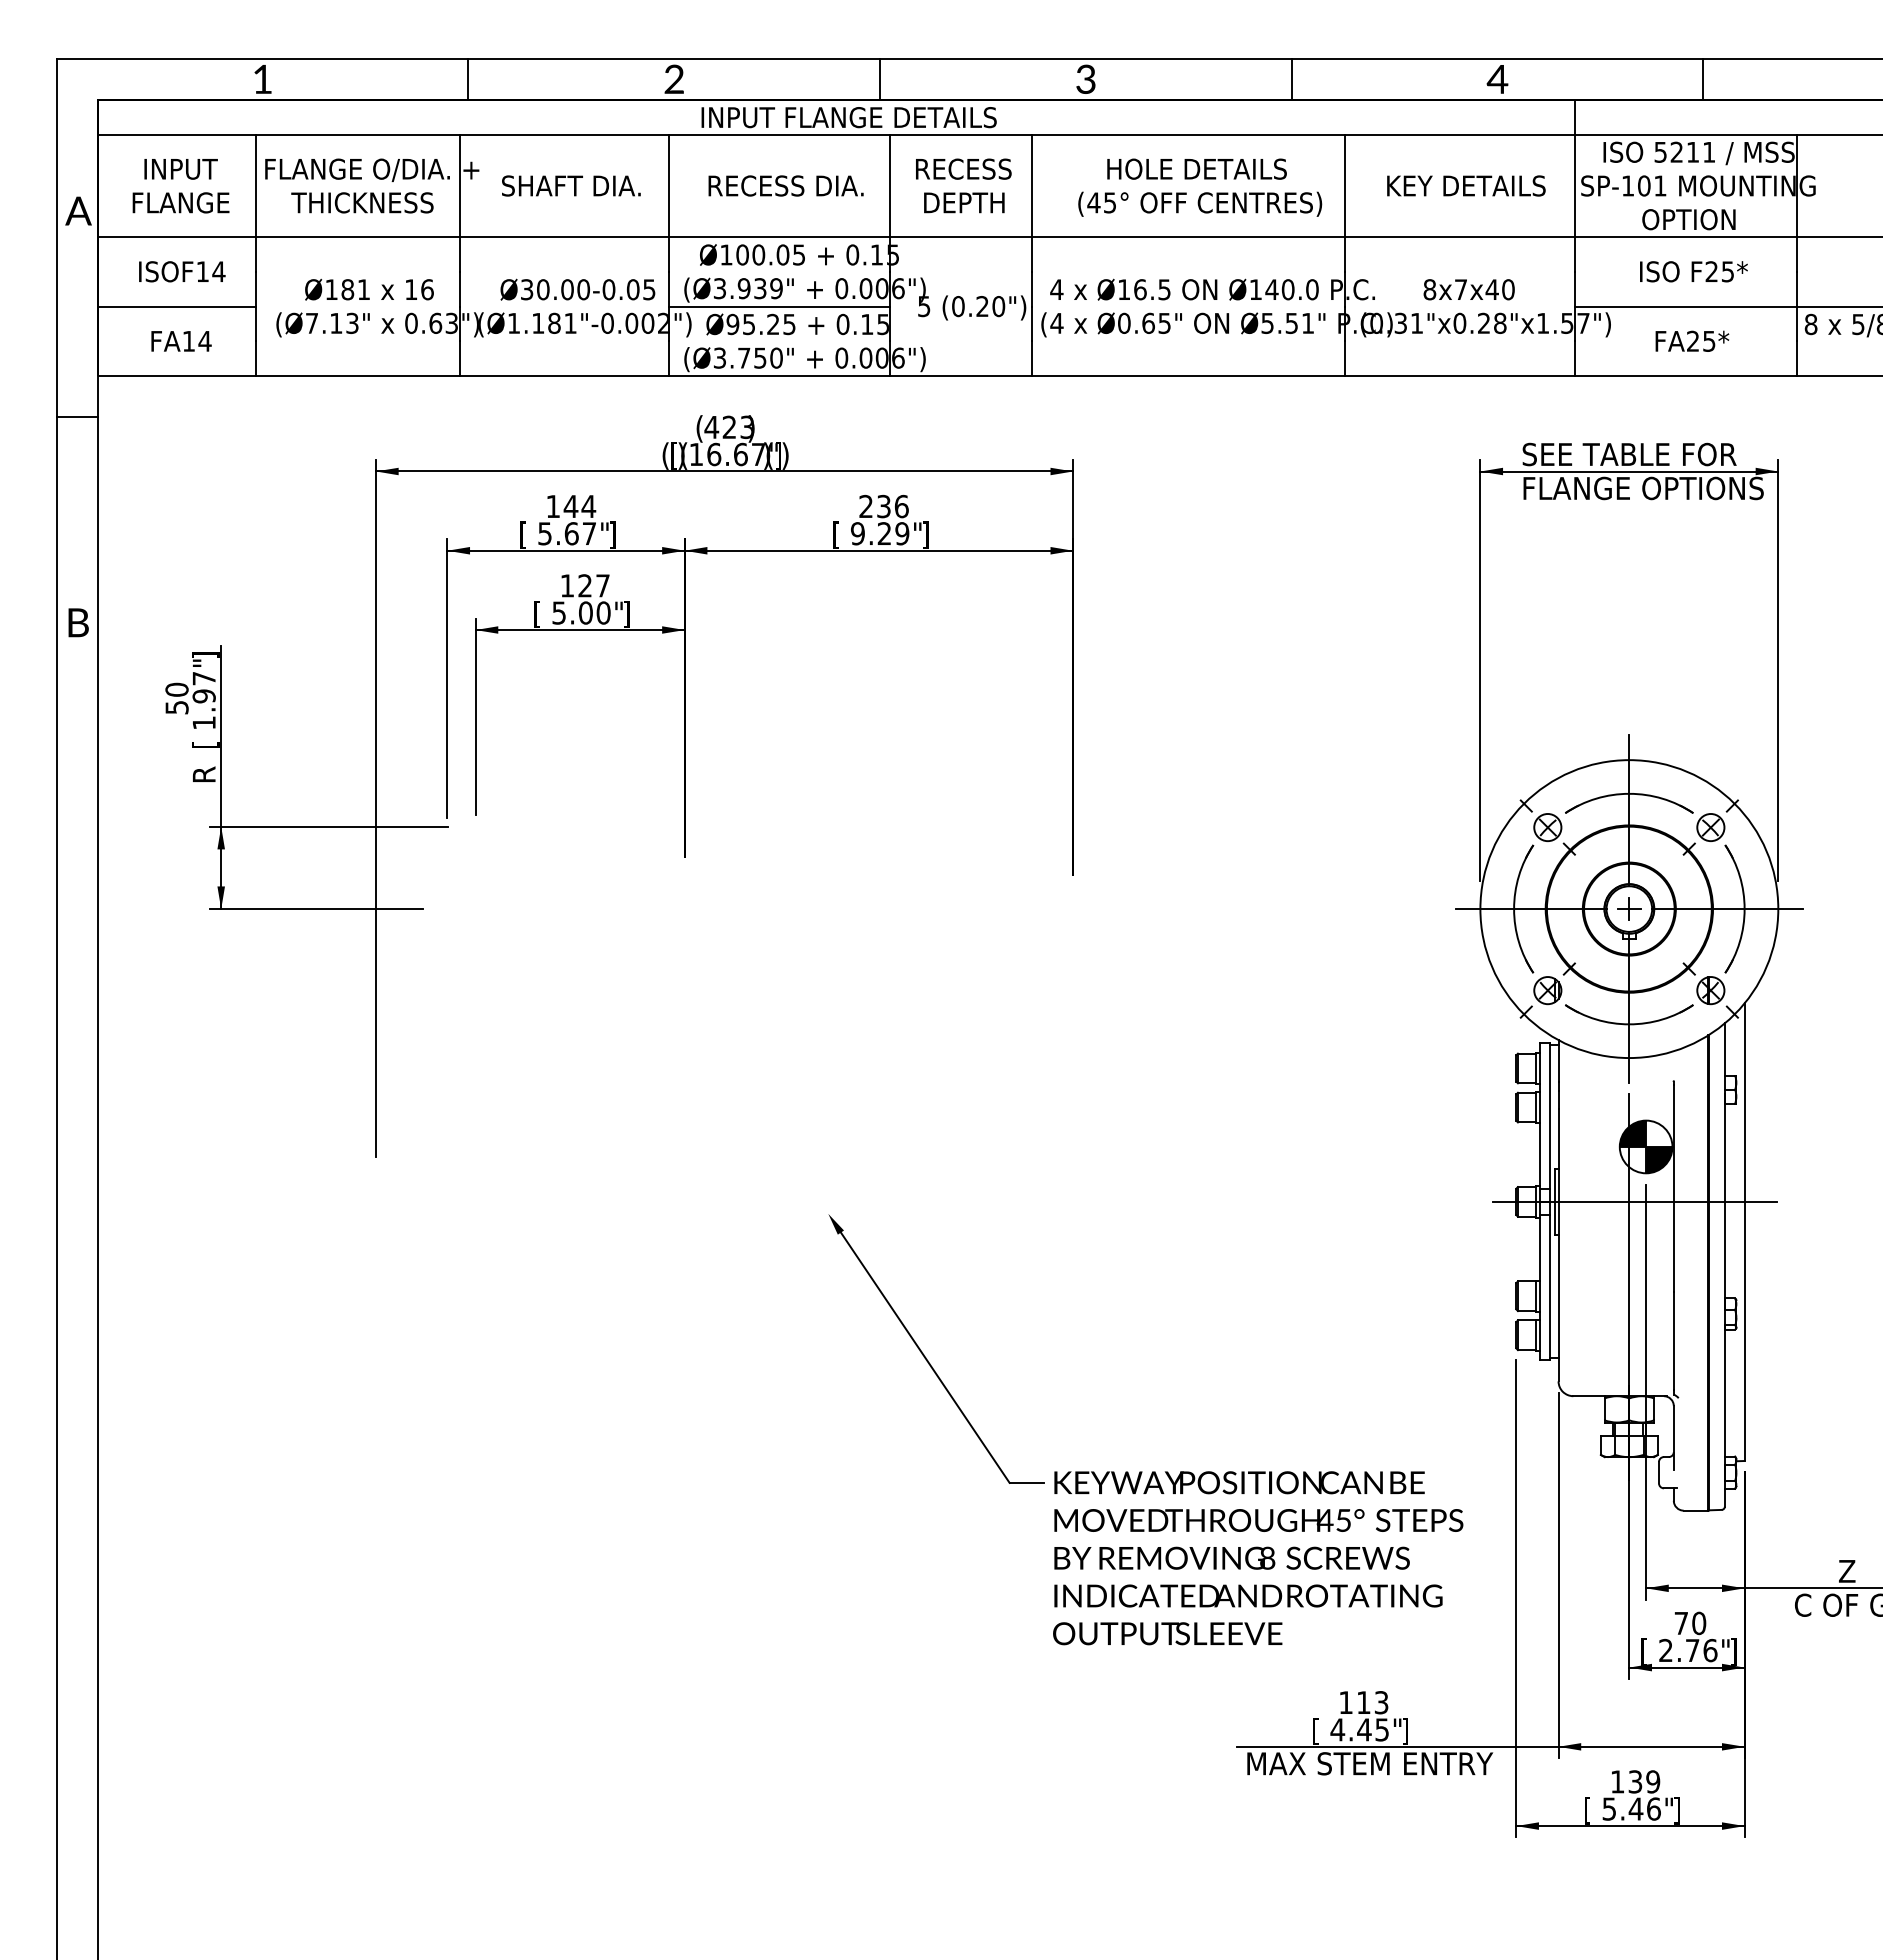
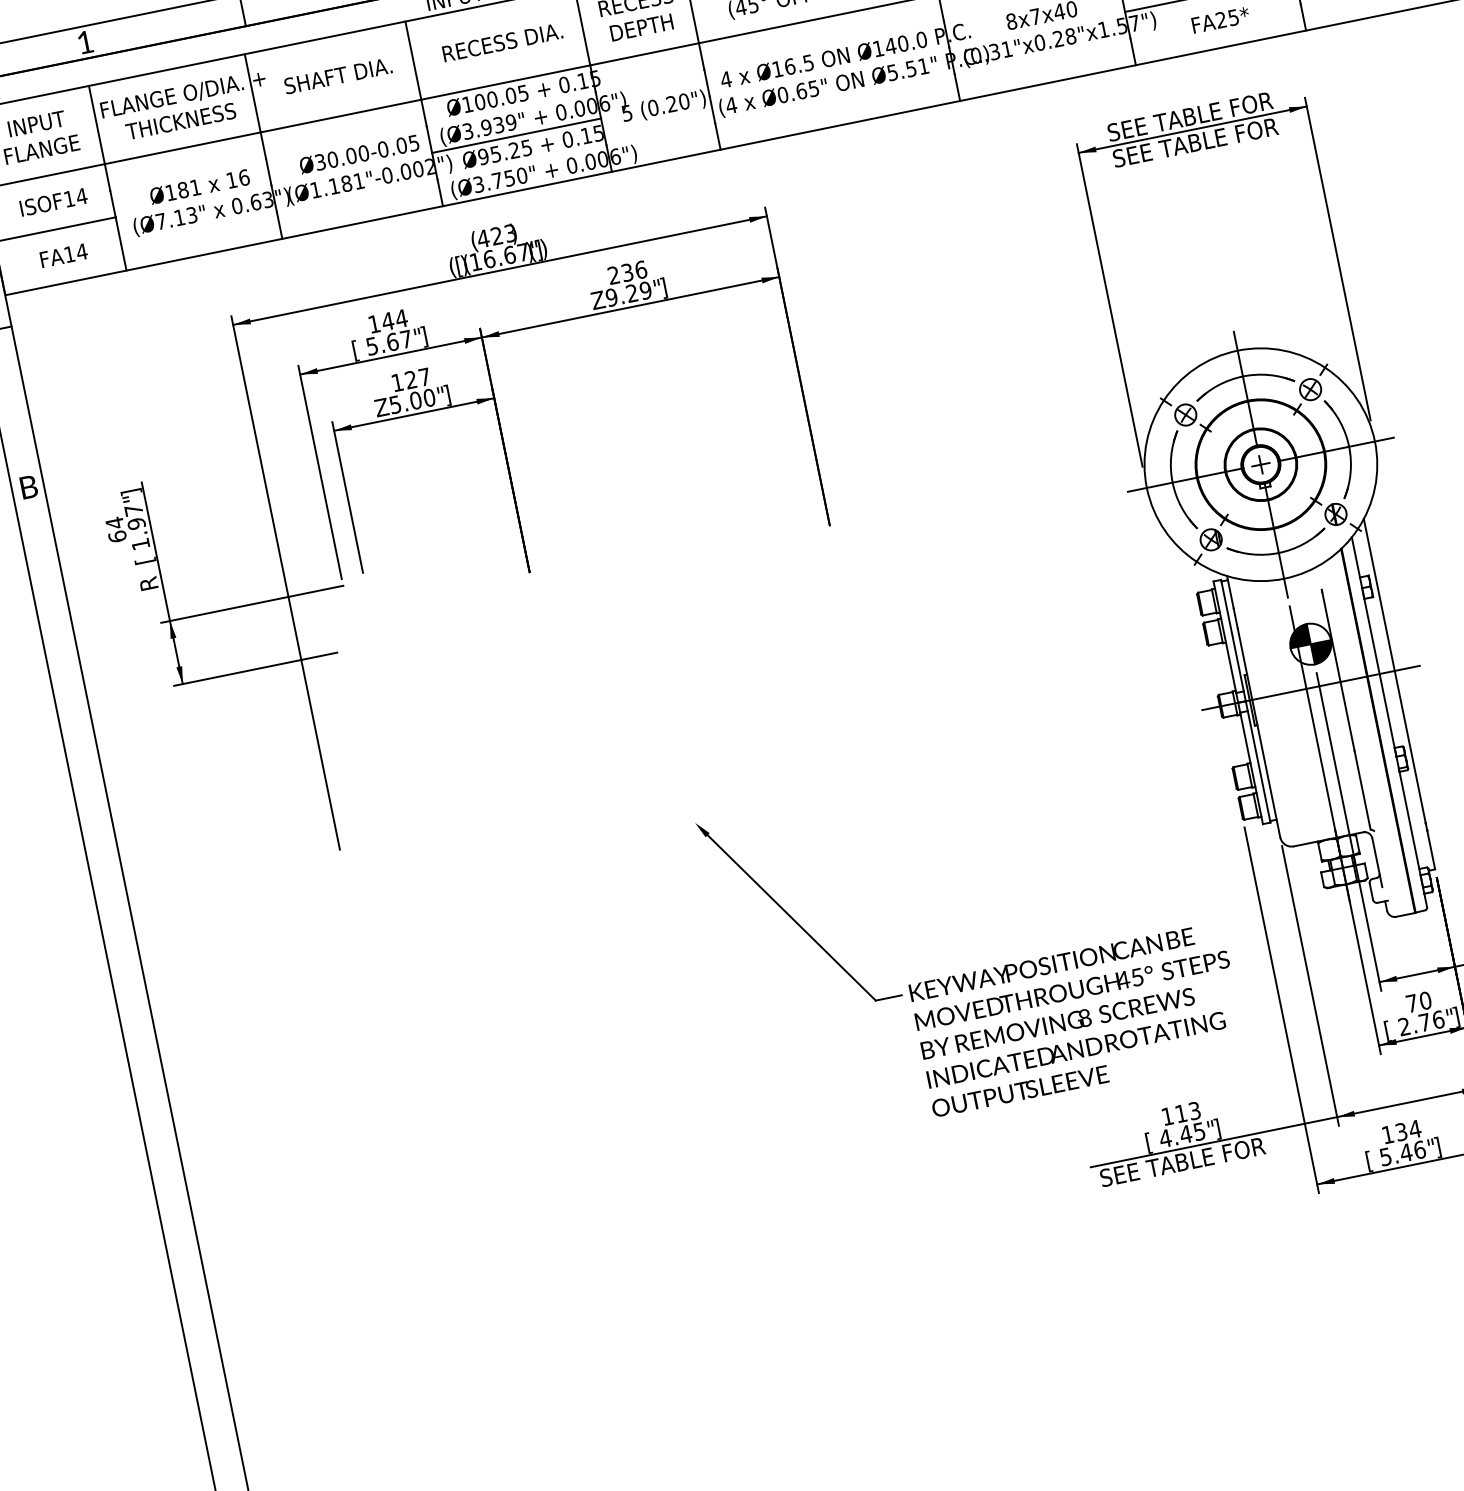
text: (1642, 488) -> (1205, 140), FLANGE OPTIONS -> SEE TABLE FOR
text: (839, 534) -> (597, 300), [ -> Z
text: (541, 614) -> (382, 408), [ -> Z
text: (176, 698) -> (115, 529), 50 -> 64
text: (1369, 1763) -> (1195, 1159), MAX STEM ENTRY -> SEE TABLE FOR
text: (1652, 1781) -> (1414, 1129), 139 -> 134

